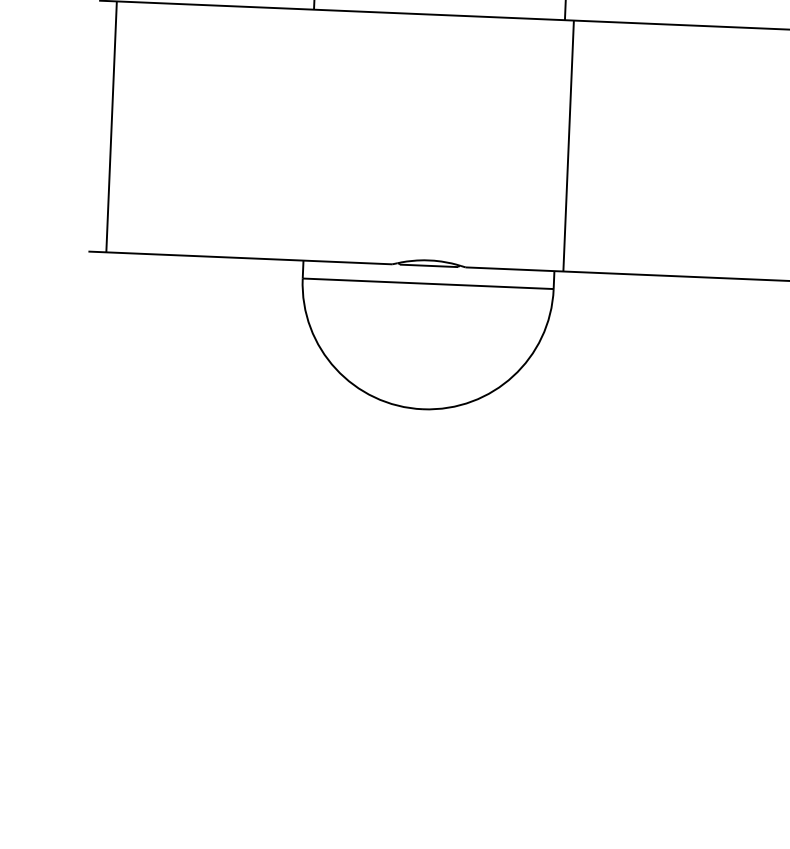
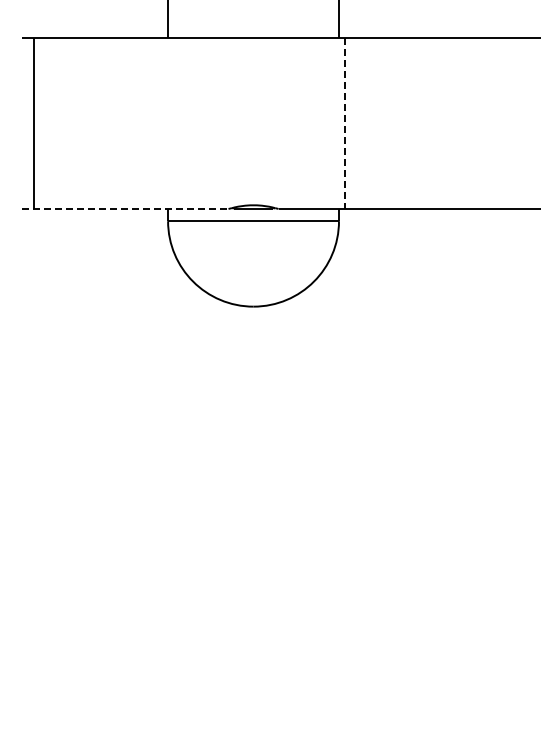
line: (569, 147) -> (345, 124), solid -> dashed
line: (240, 257) -> (125, 208), solid -> dashed

